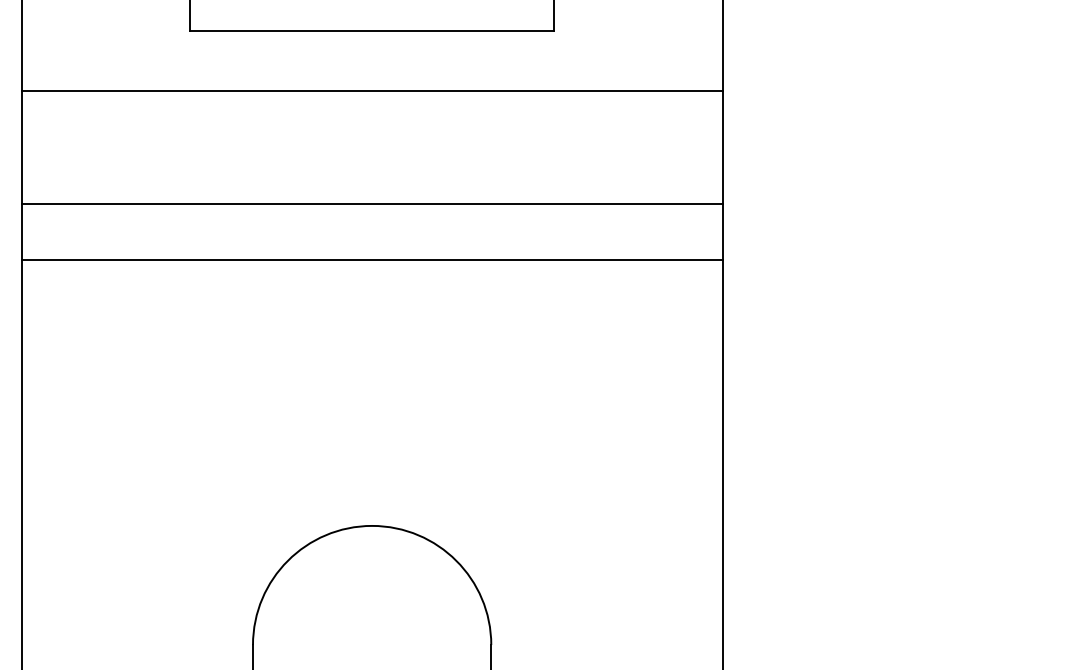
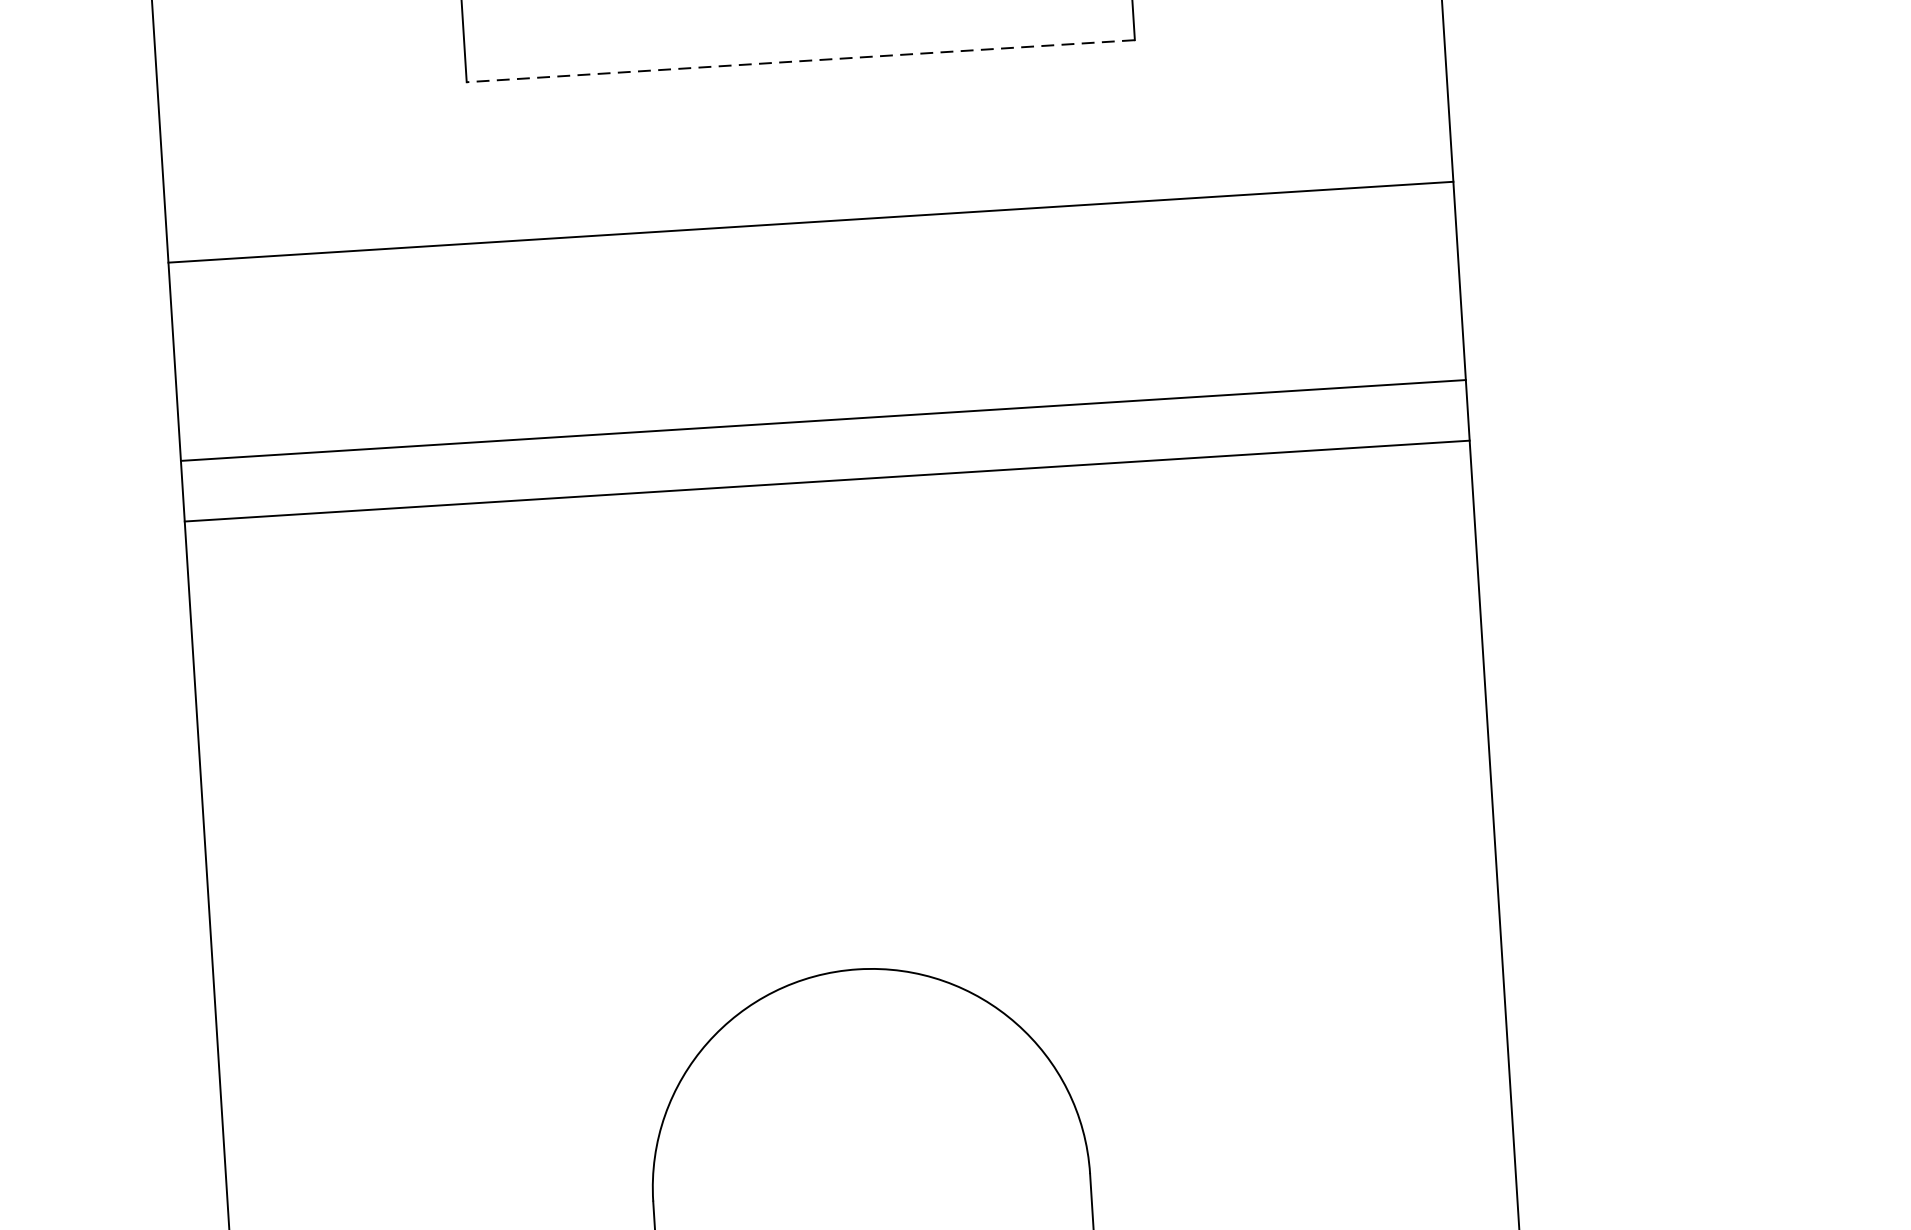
line: (371, 30) -> (799, 61), solid -> dashed
line: (371, 91) -> (809, 222), moved
line: (371, 203) -> (822, 420), moved

